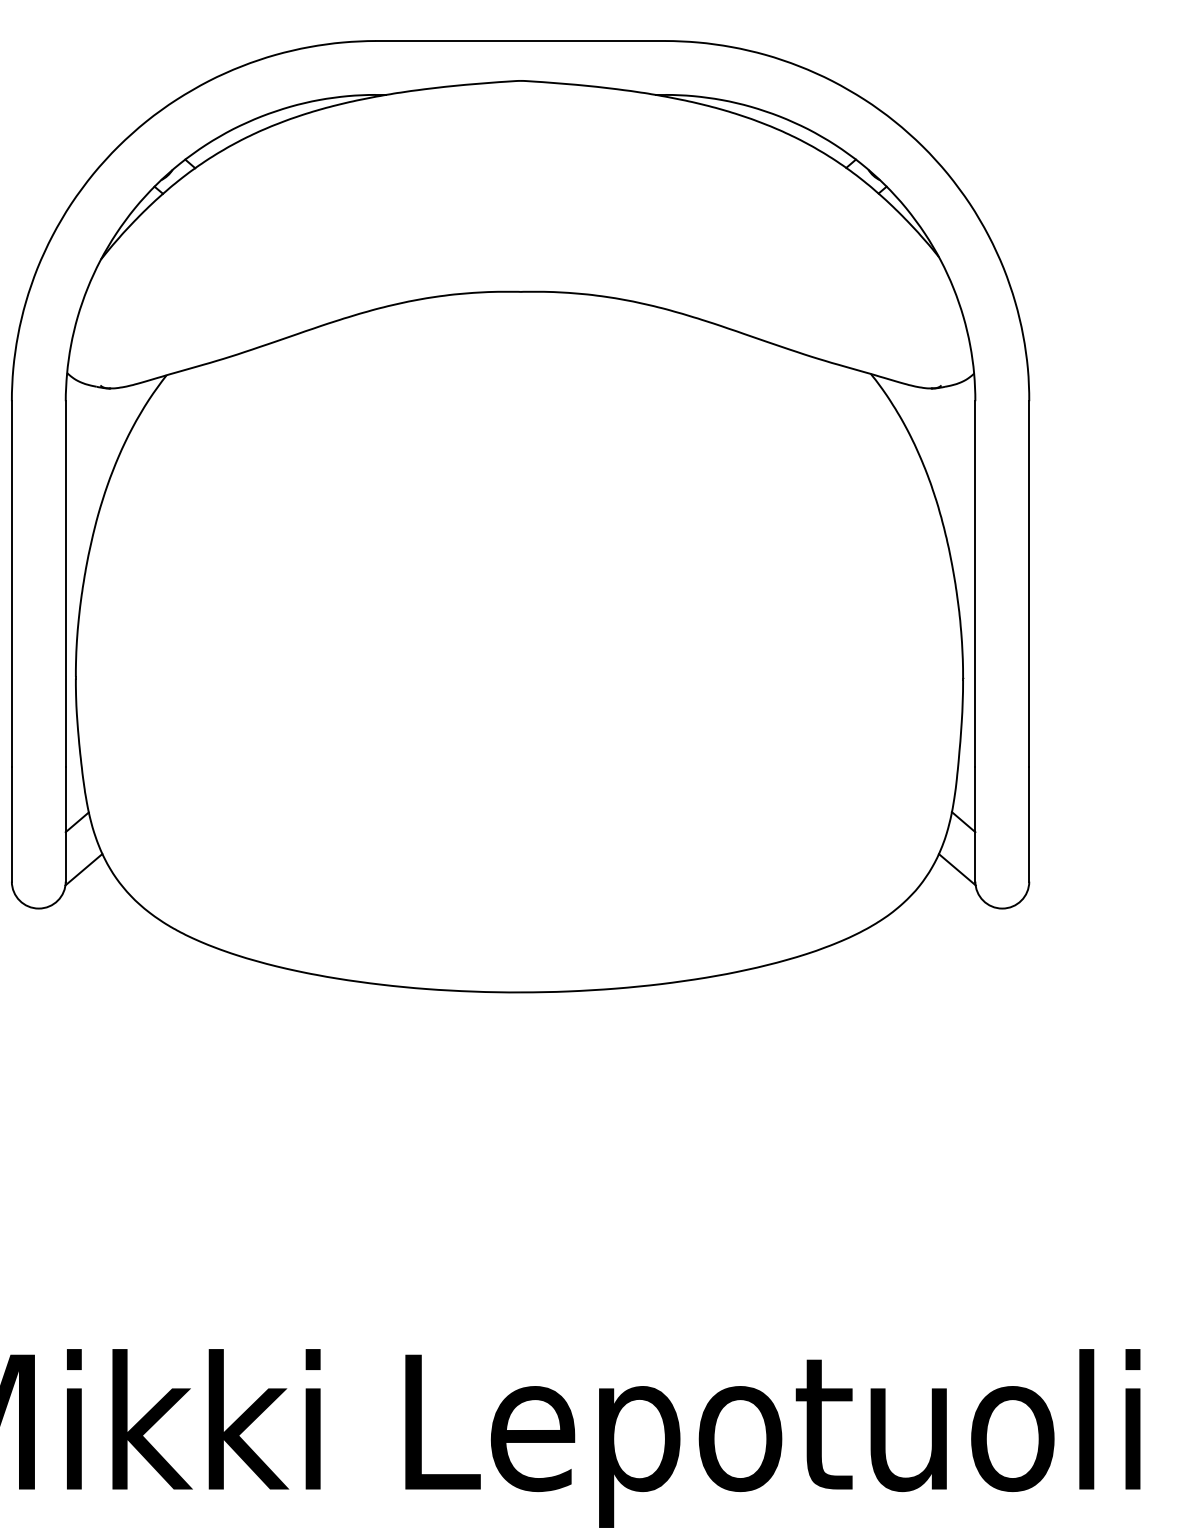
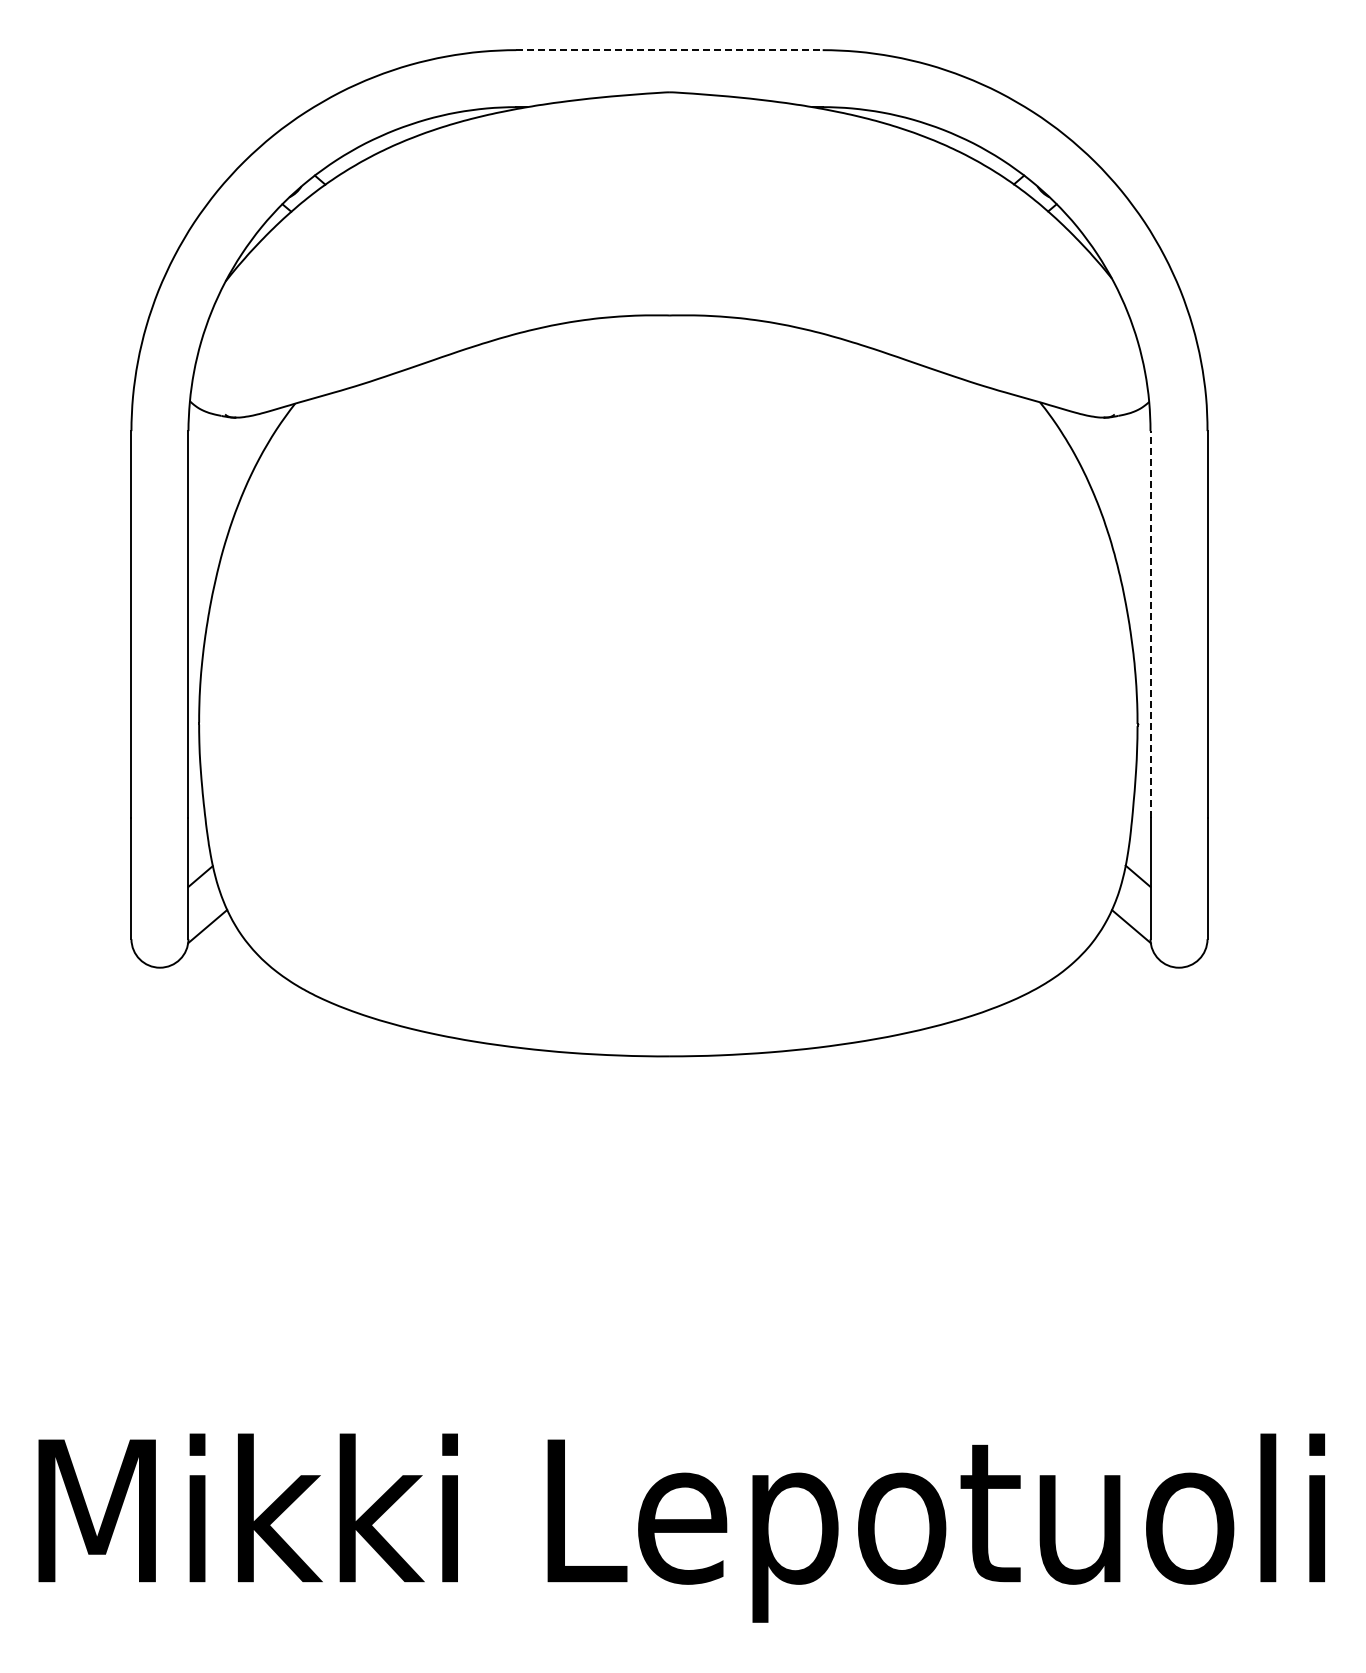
line: (520, 41) -> (669, 50), solid -> dashed
line: (975, 583) -> (1150, 623), solid -> dashed

